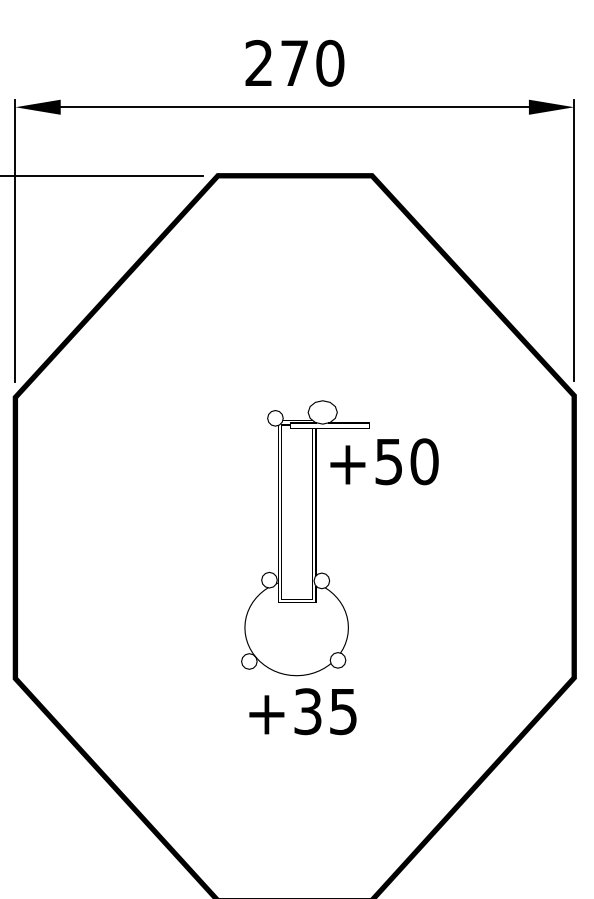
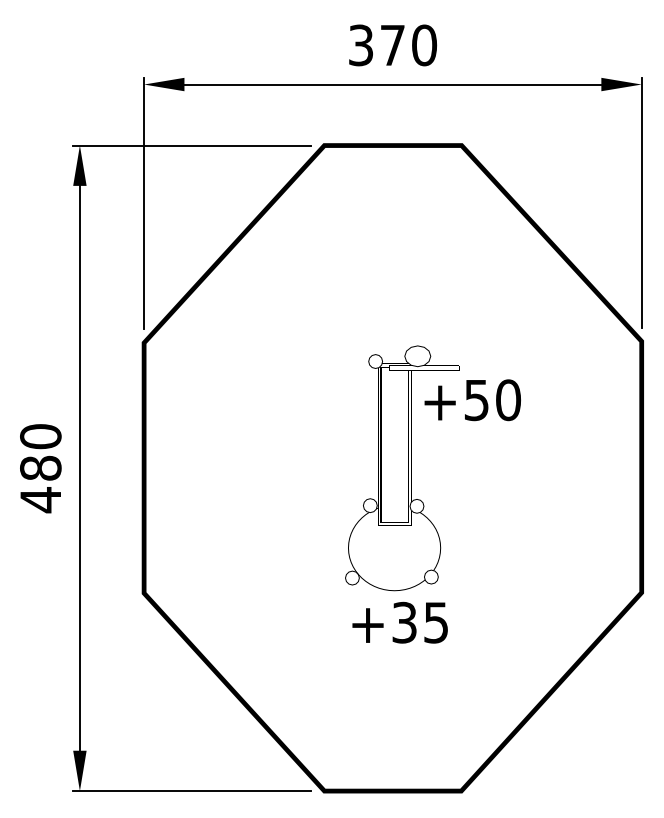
text: (258, 63) -> (360, 45), 270 -> 370

